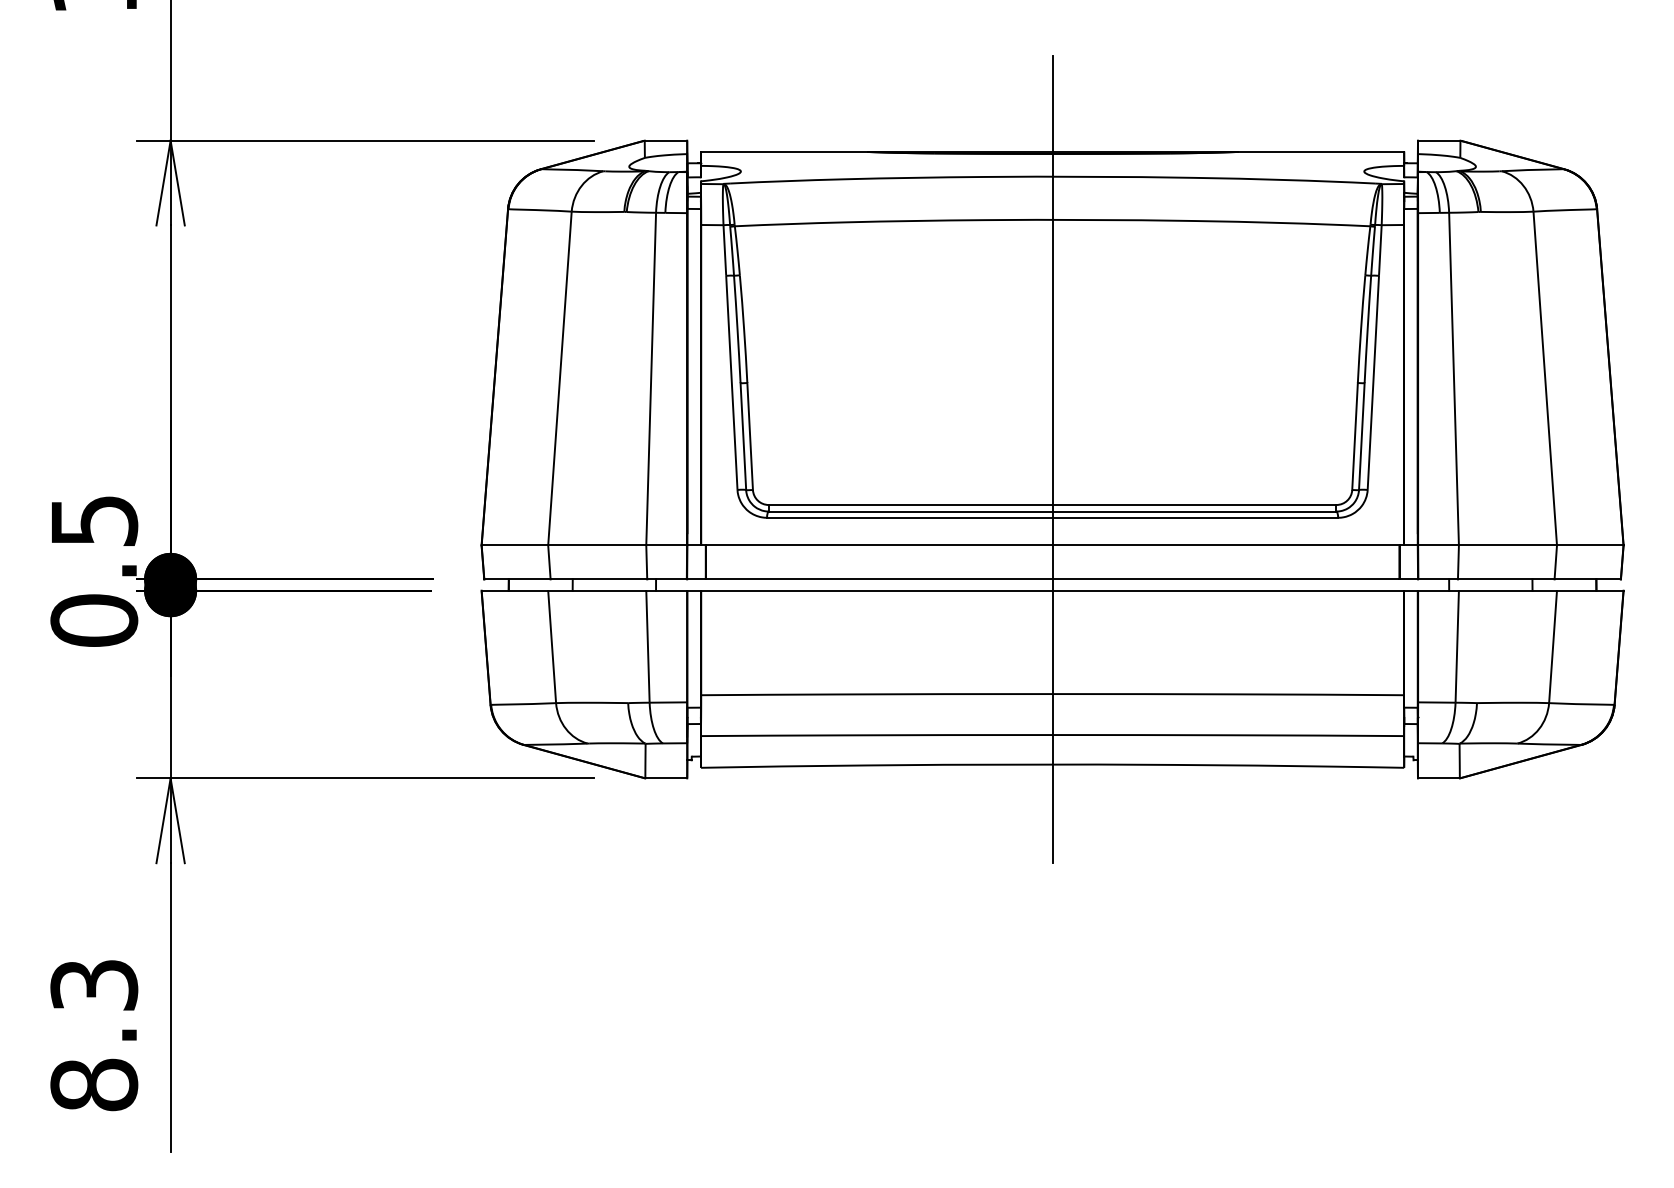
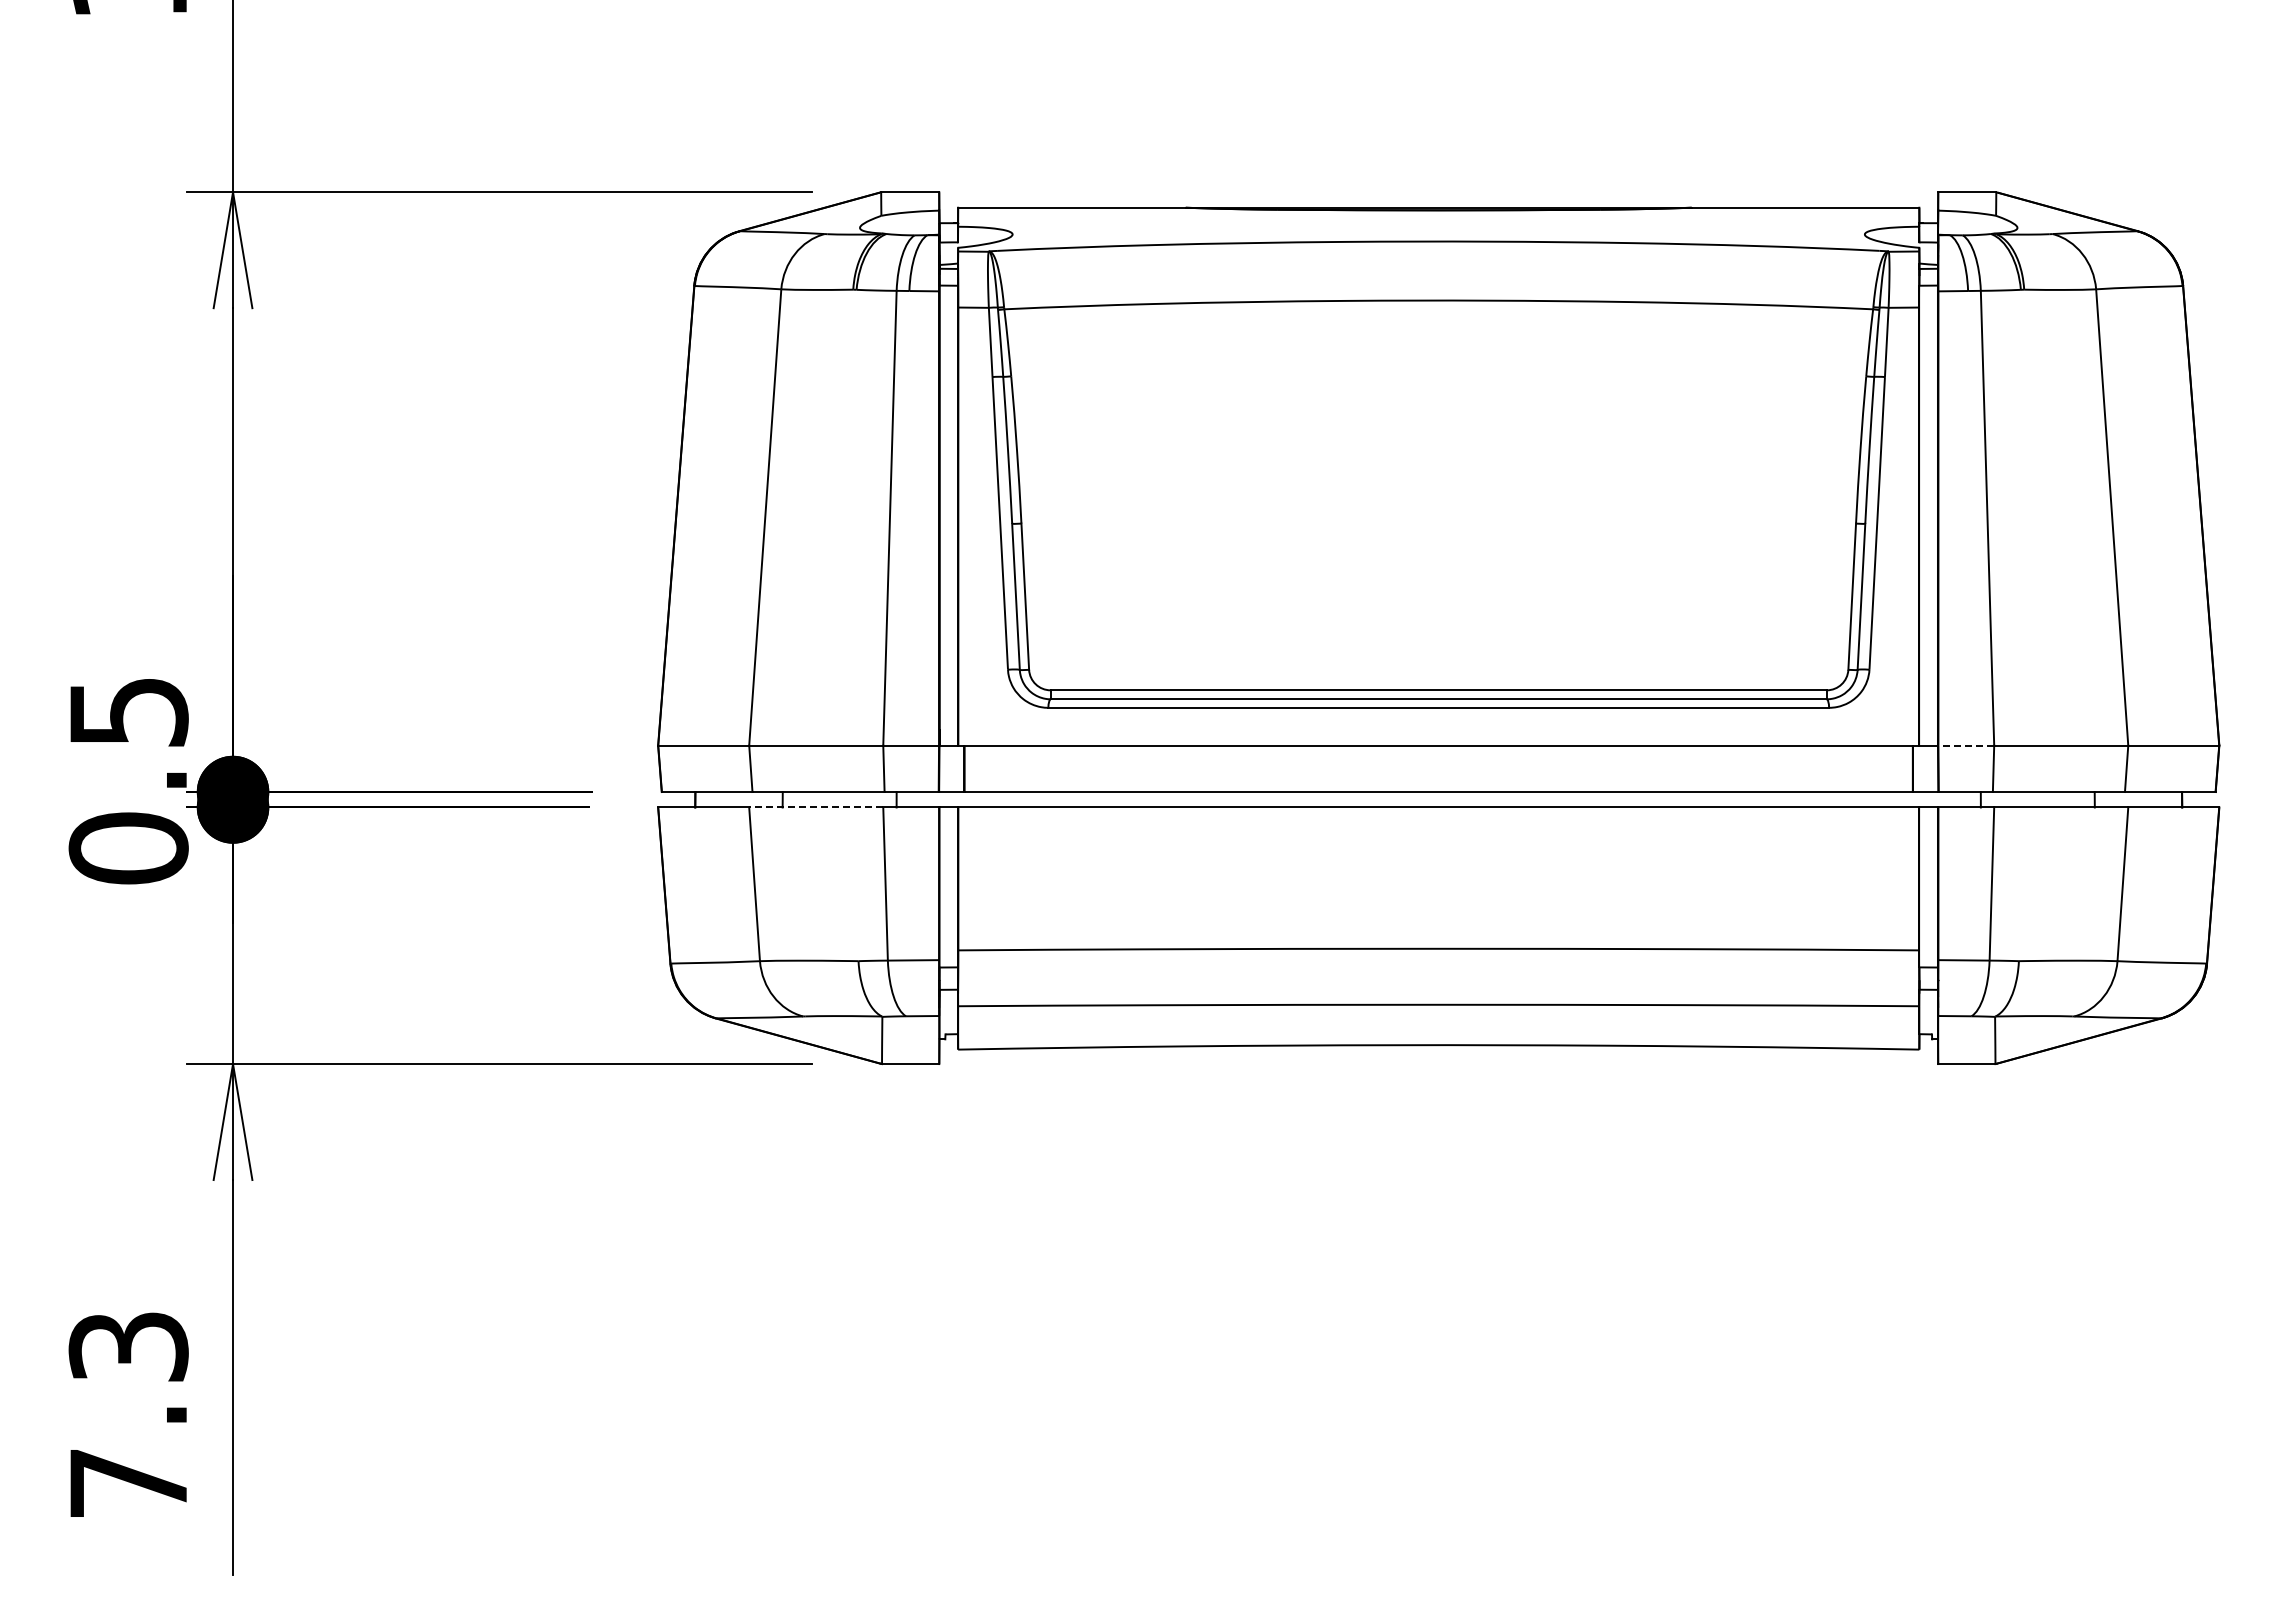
line: (1052, 459) -> (1438, 628), removed
line: (1438, 545) -> (1966, 745), solid -> dashed
line: (596, 590) -> (815, 807), solid -> dashed
text: (94, 1084) -> (128, 1482), 8.3 -> 7.3

